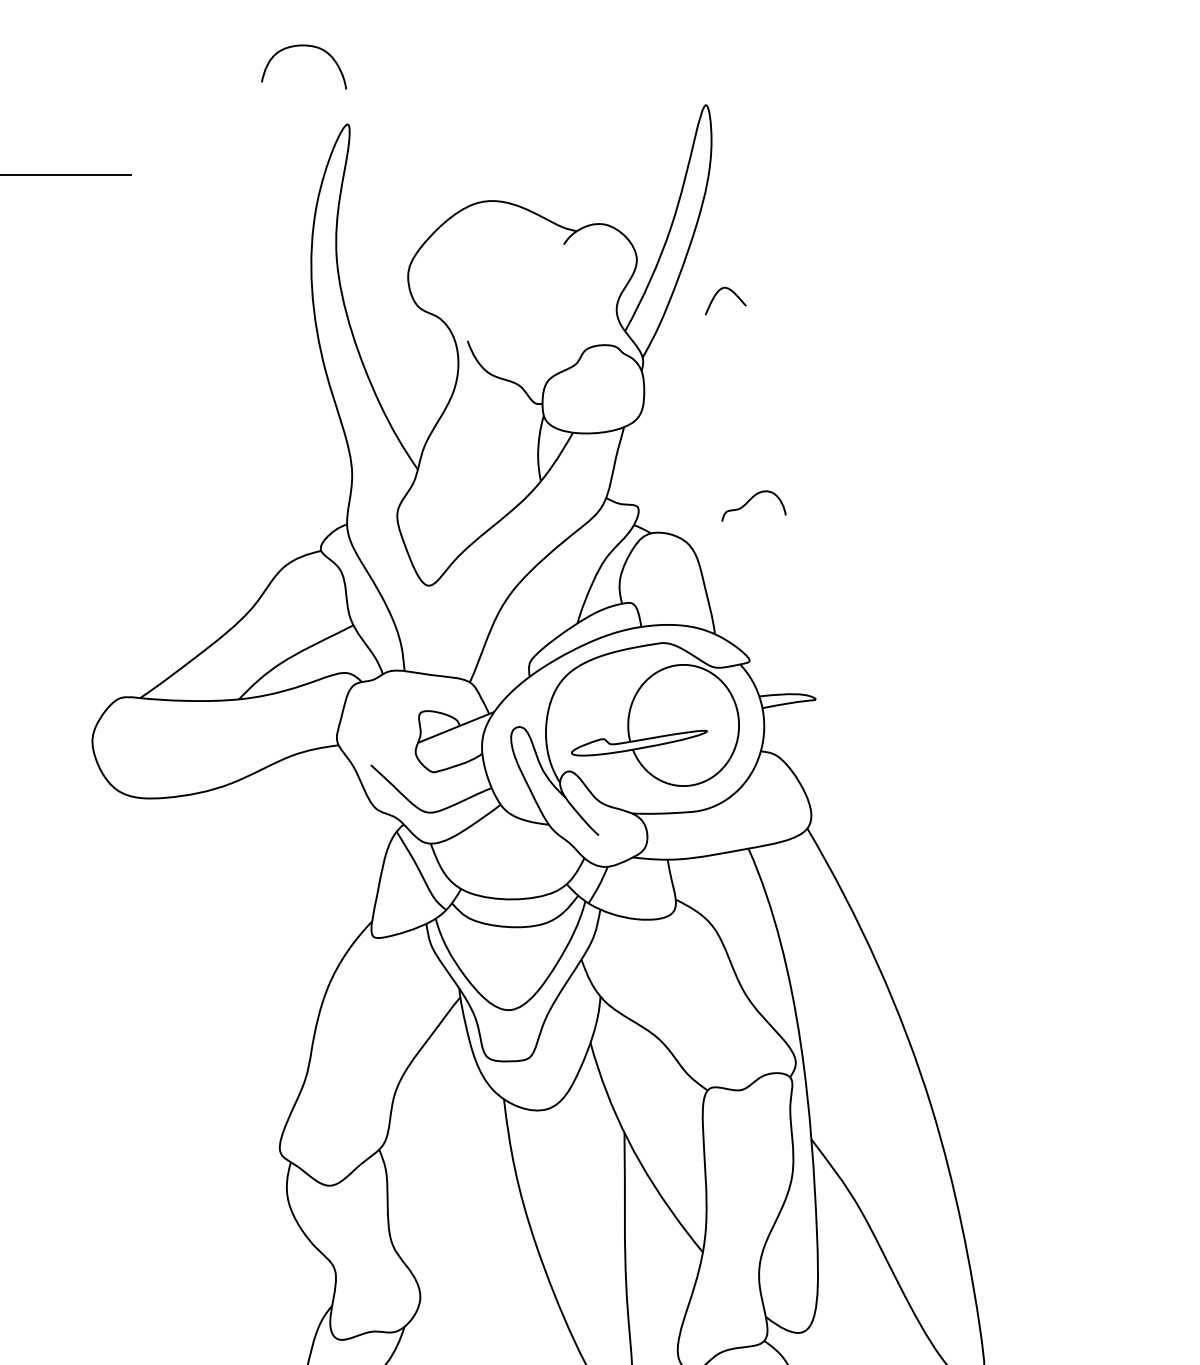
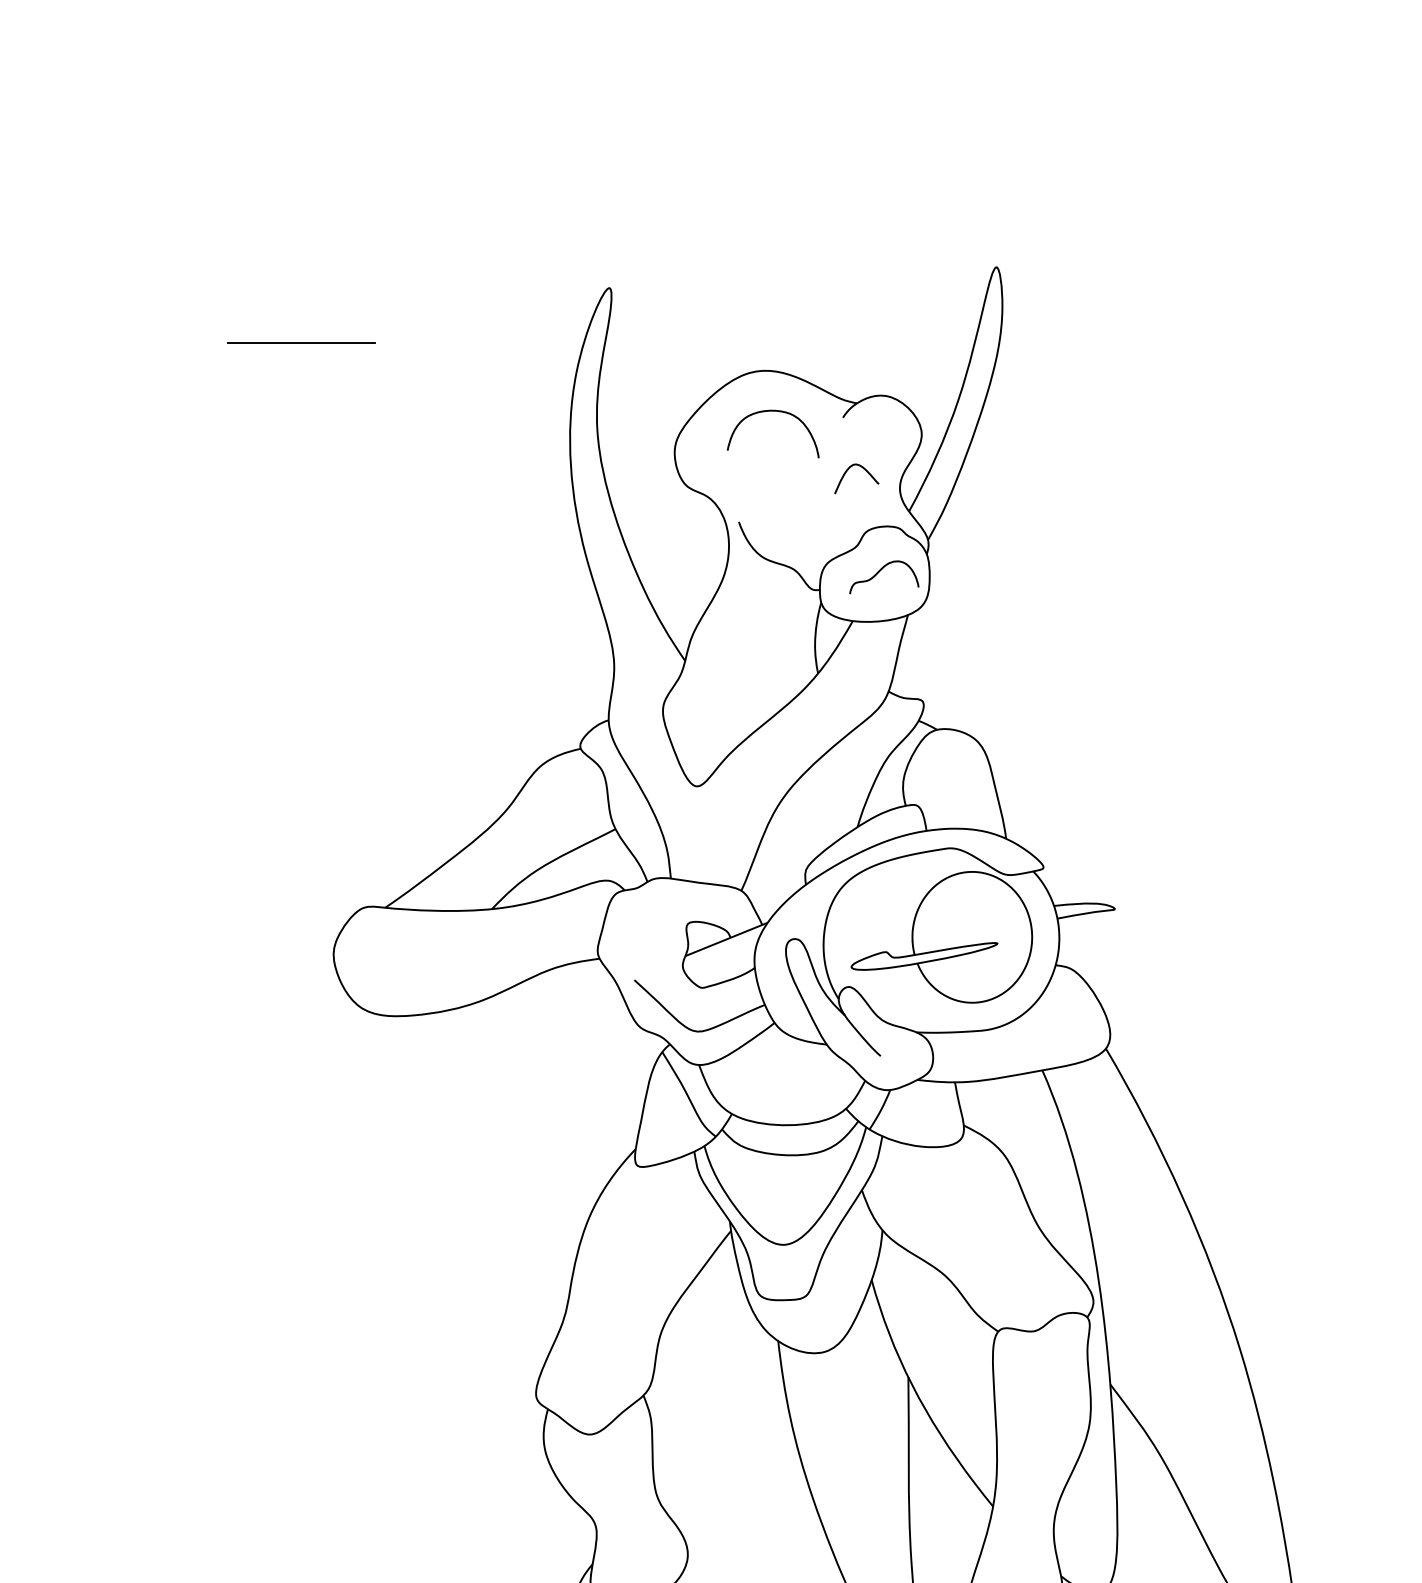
curve: (303, 46) -> (772, 411), moved
curve: (718, 293) -> (848, 470), moved
curve: (749, 501) -> (879, 572), moved

